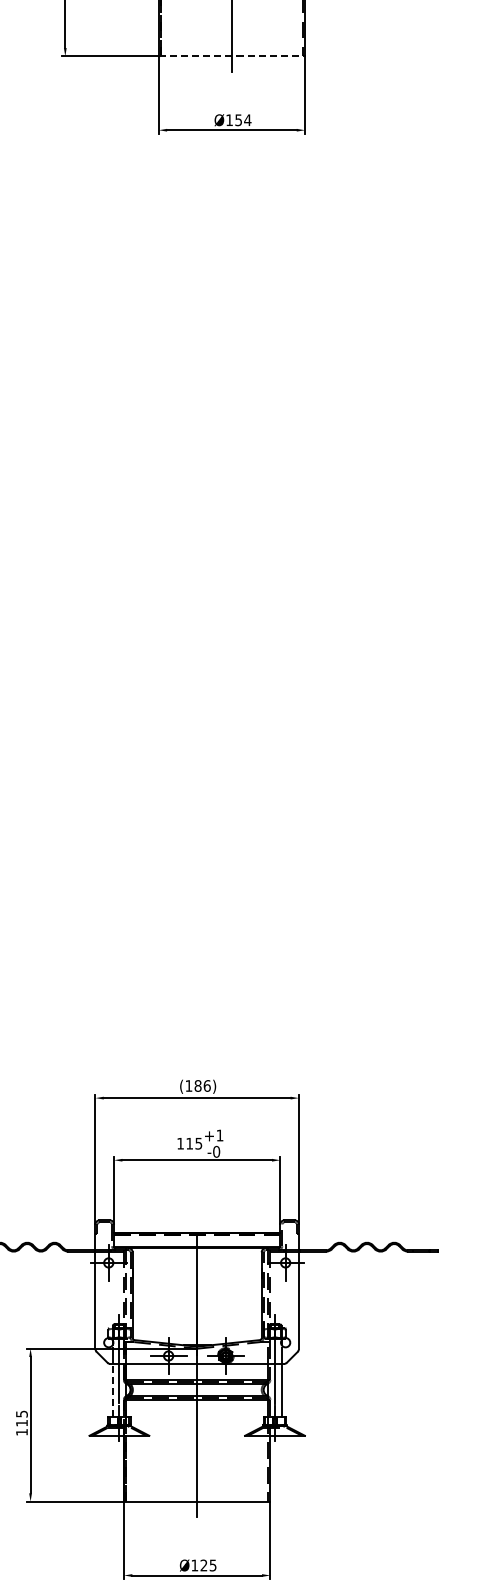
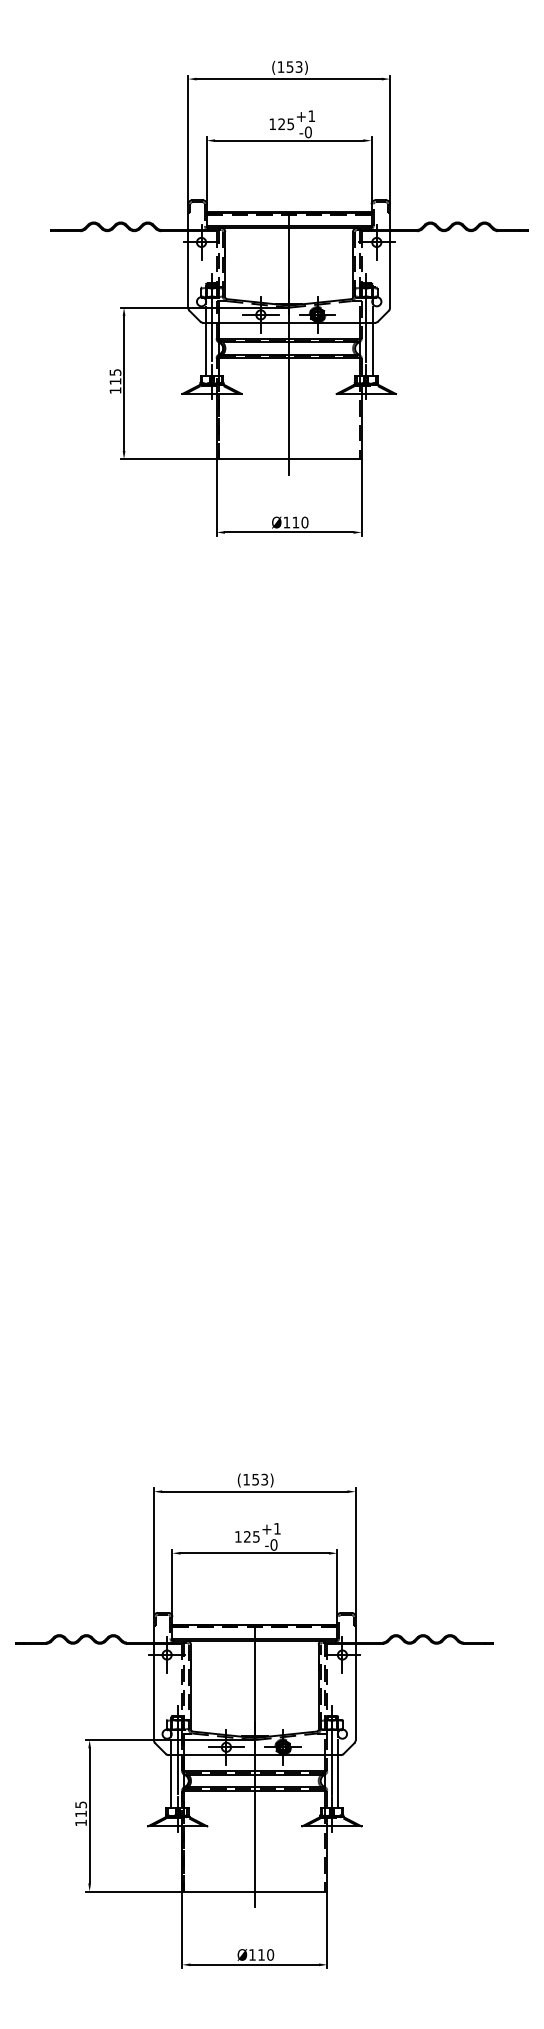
line: (232, 56) -> (289, 459), dashed -> solid
text: (243, 120) -> (300, 522), 154 -> 110
text: (202, 1085) -> (260, 1479), (186) -> (153)
text: (189, 1143) -> (247, 1536), 115 -> 125
line: (113, 1390) -> (171, 1781), dashed -> solid
text: (209, 1565) -> (266, 1954), 125 -> 110

